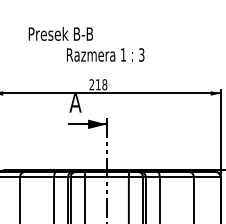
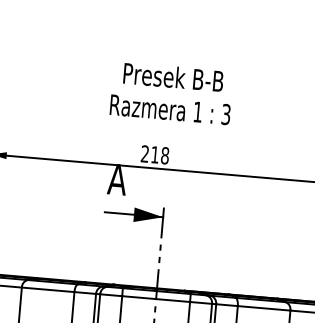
text: (60, 33) -> (172, 76), moved

